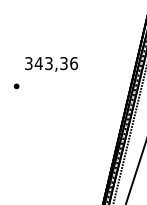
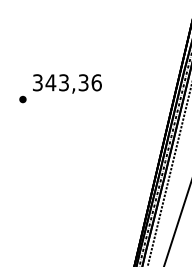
part: (16, 86) -> (22, 99), moved

